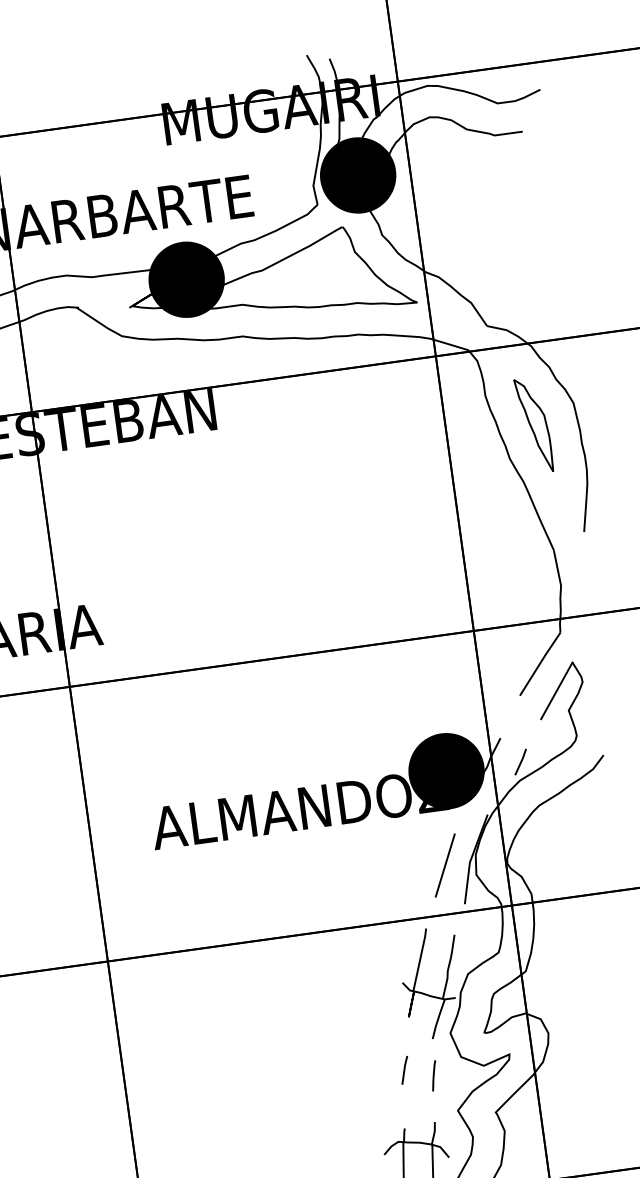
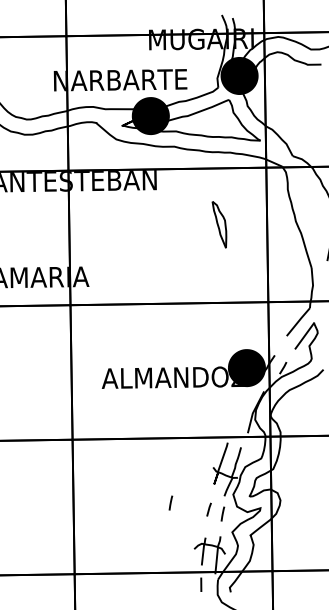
part: (533, 424) -> (219, 224), moved
line: (444, 865) -> (240, 413), removed
line: (323, 1065) -> (170, 502), added

